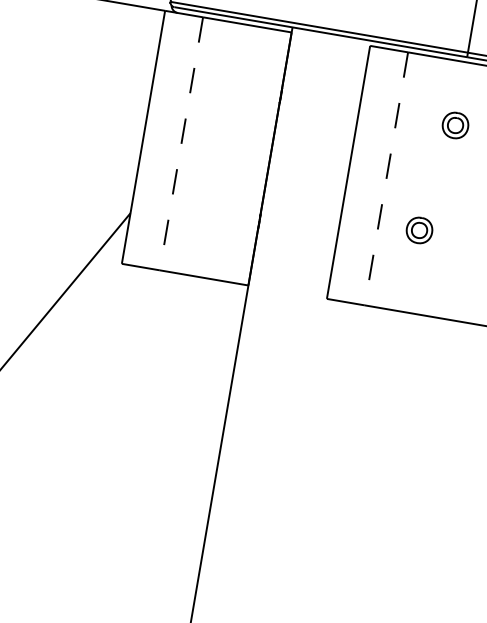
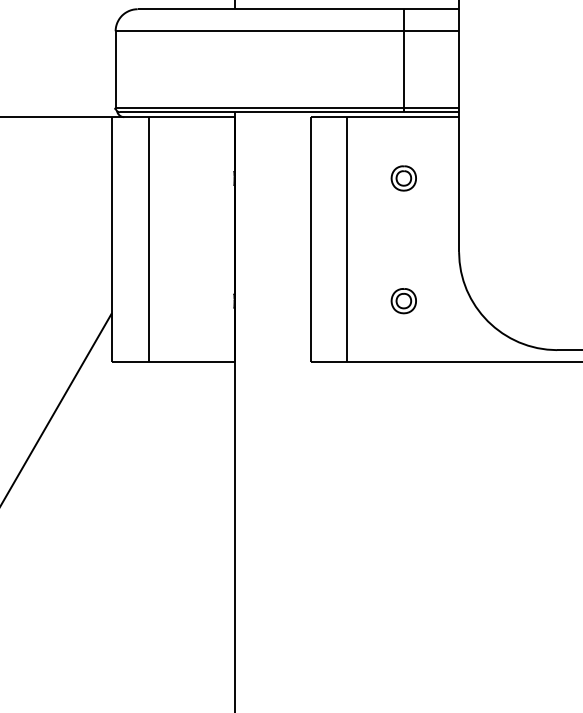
line: (181, 143) -> (148, 239), dashed -> solid
line: (386, 178) -> (347, 239), dashed -> solid
part: (419, 230) -> (403, 301), moved

